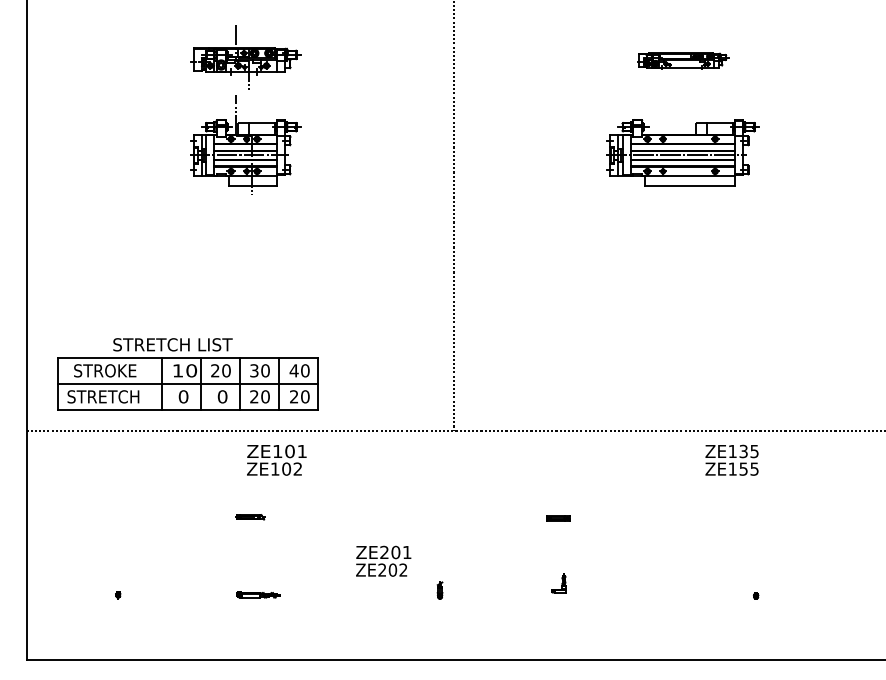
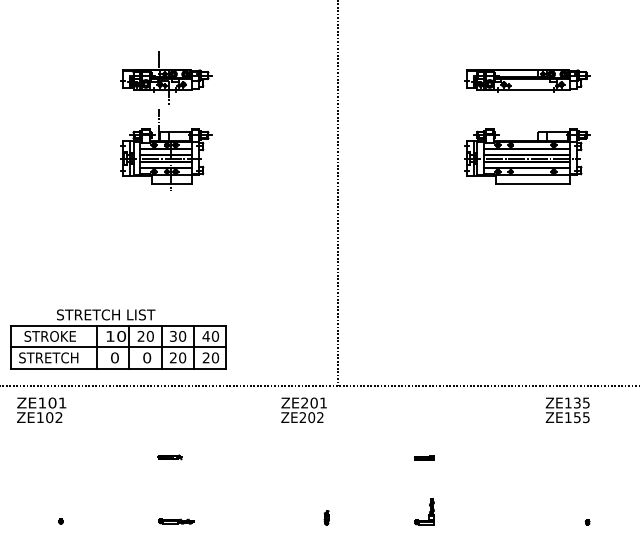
part: (682, 61) -> (526, 81), size x1.67
text: (276, 459) -> (41, 409), moved
text: (383, 560) -> (303, 409), moved
part: (558, 583) -> (424, 512), size x1.67

